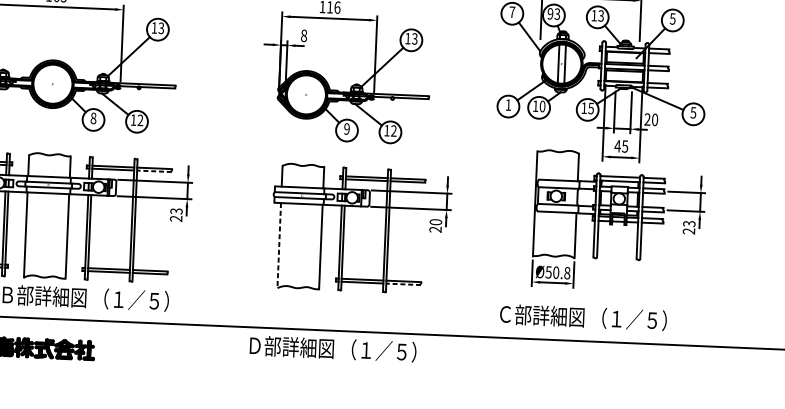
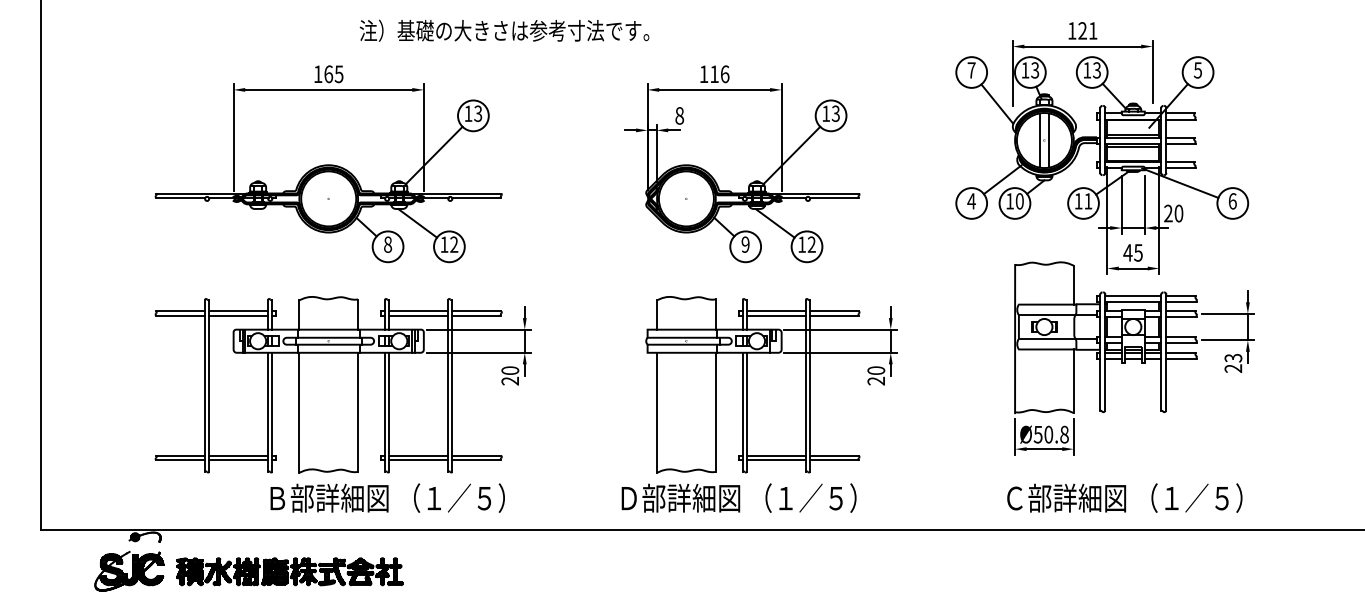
text: (550, 13) -> (1025, 70), 93 -> 13
text: (508, 105) -> (971, 201), 1 -> 4
text: (591, 108) -> (1088, 201), 15 -> 11
text: (693, 112) -> (1232, 201), 5 -> 6
line: (154, 171) -> (476, 315), dashed -> solid
text: (175, 211) -> (509, 370), 23 -> 20
line: (279, 246) -> (657, 413), dashed -> solid
line: (403, 284) -> (834, 460), dashed -> solid
text: (583, 317) -> (1124, 497), moved
text: (332, 348) -> (738, 497), moved

